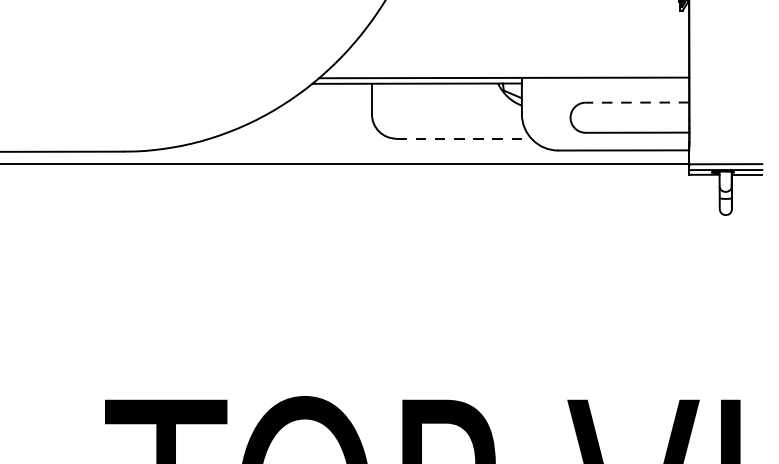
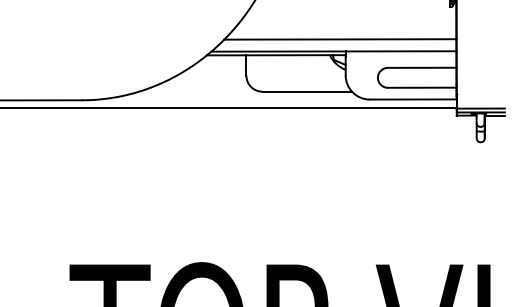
line: (514, 59) -> (340, 39), added
line: (636, 102) -> (421, 67), dashed -> solid
line: (464, 138) -> (307, 91), dashed -> solid

